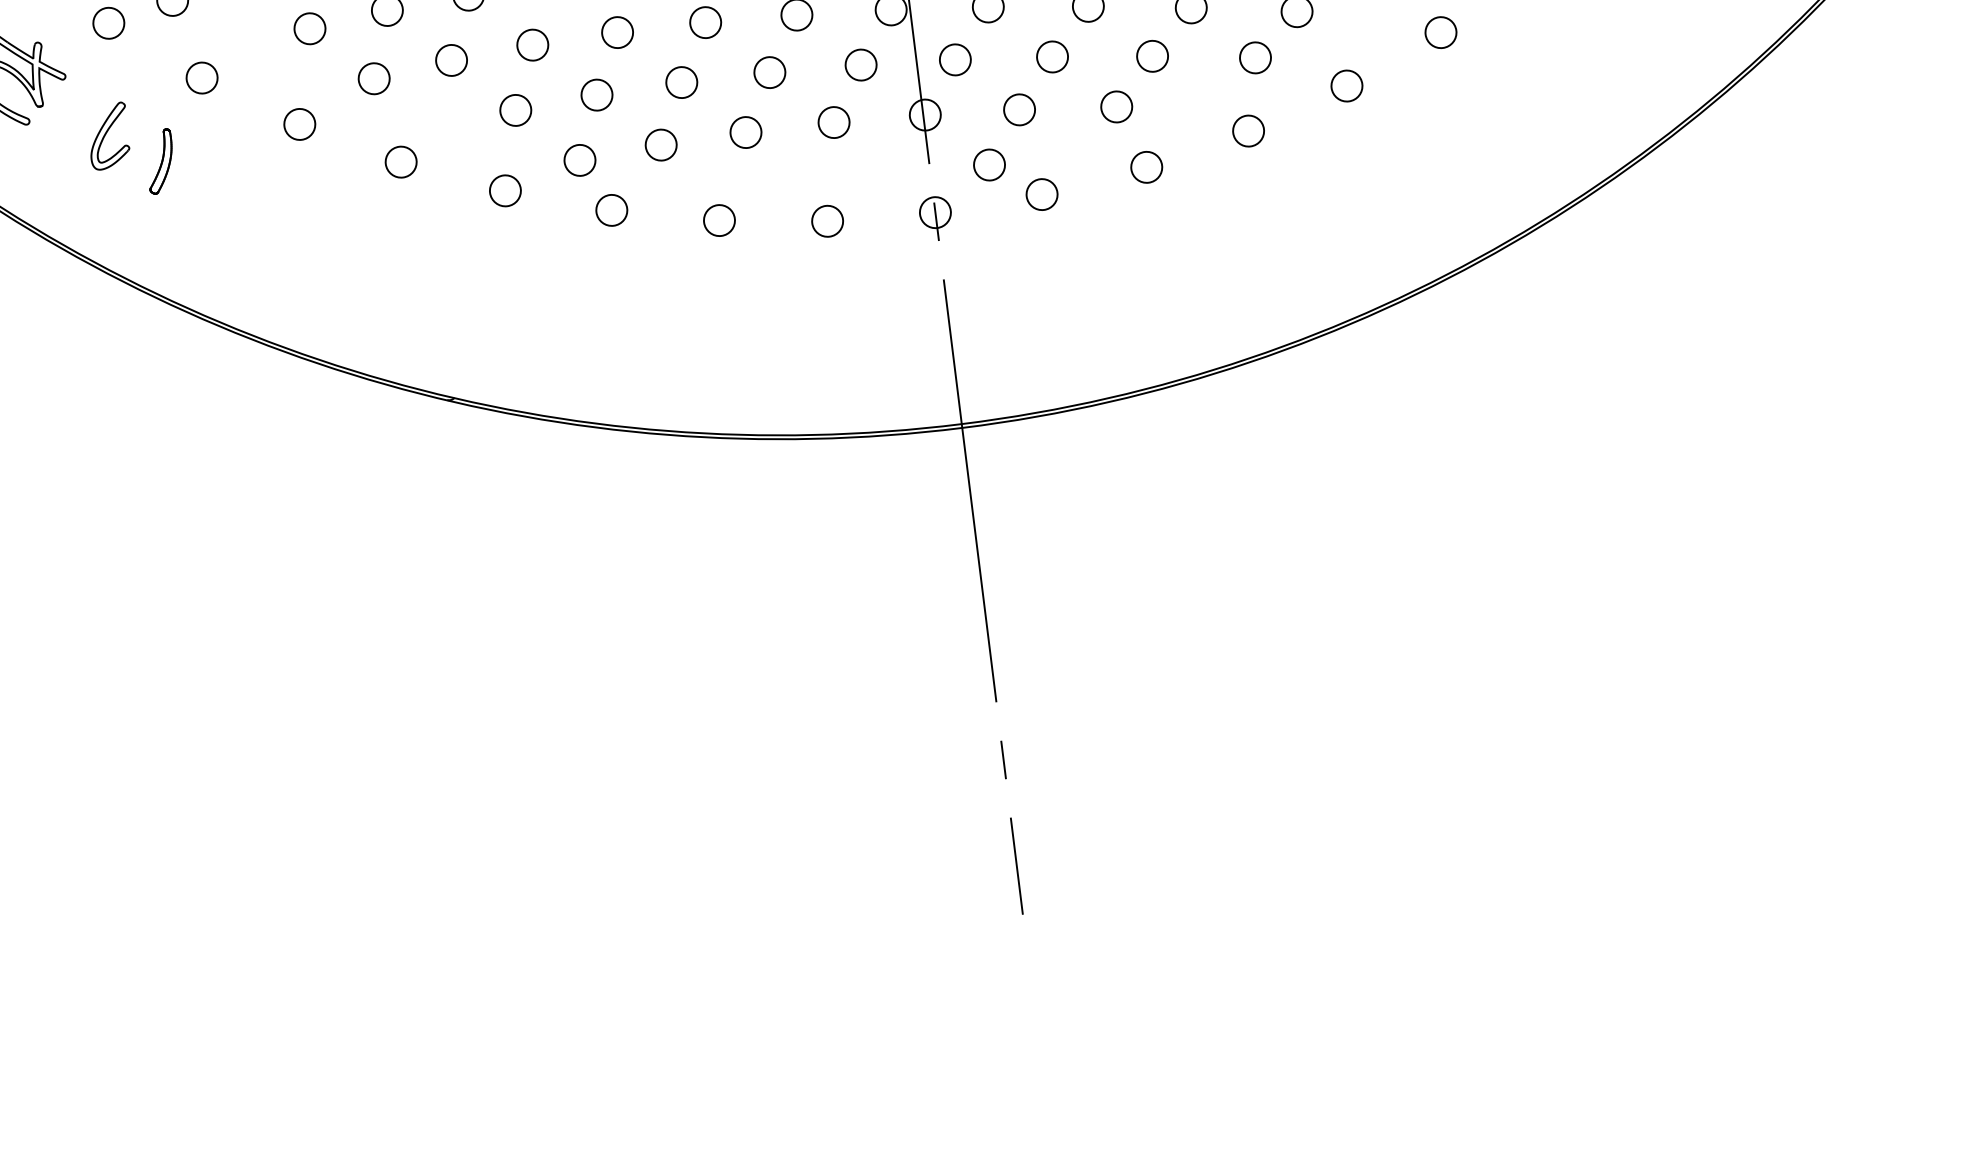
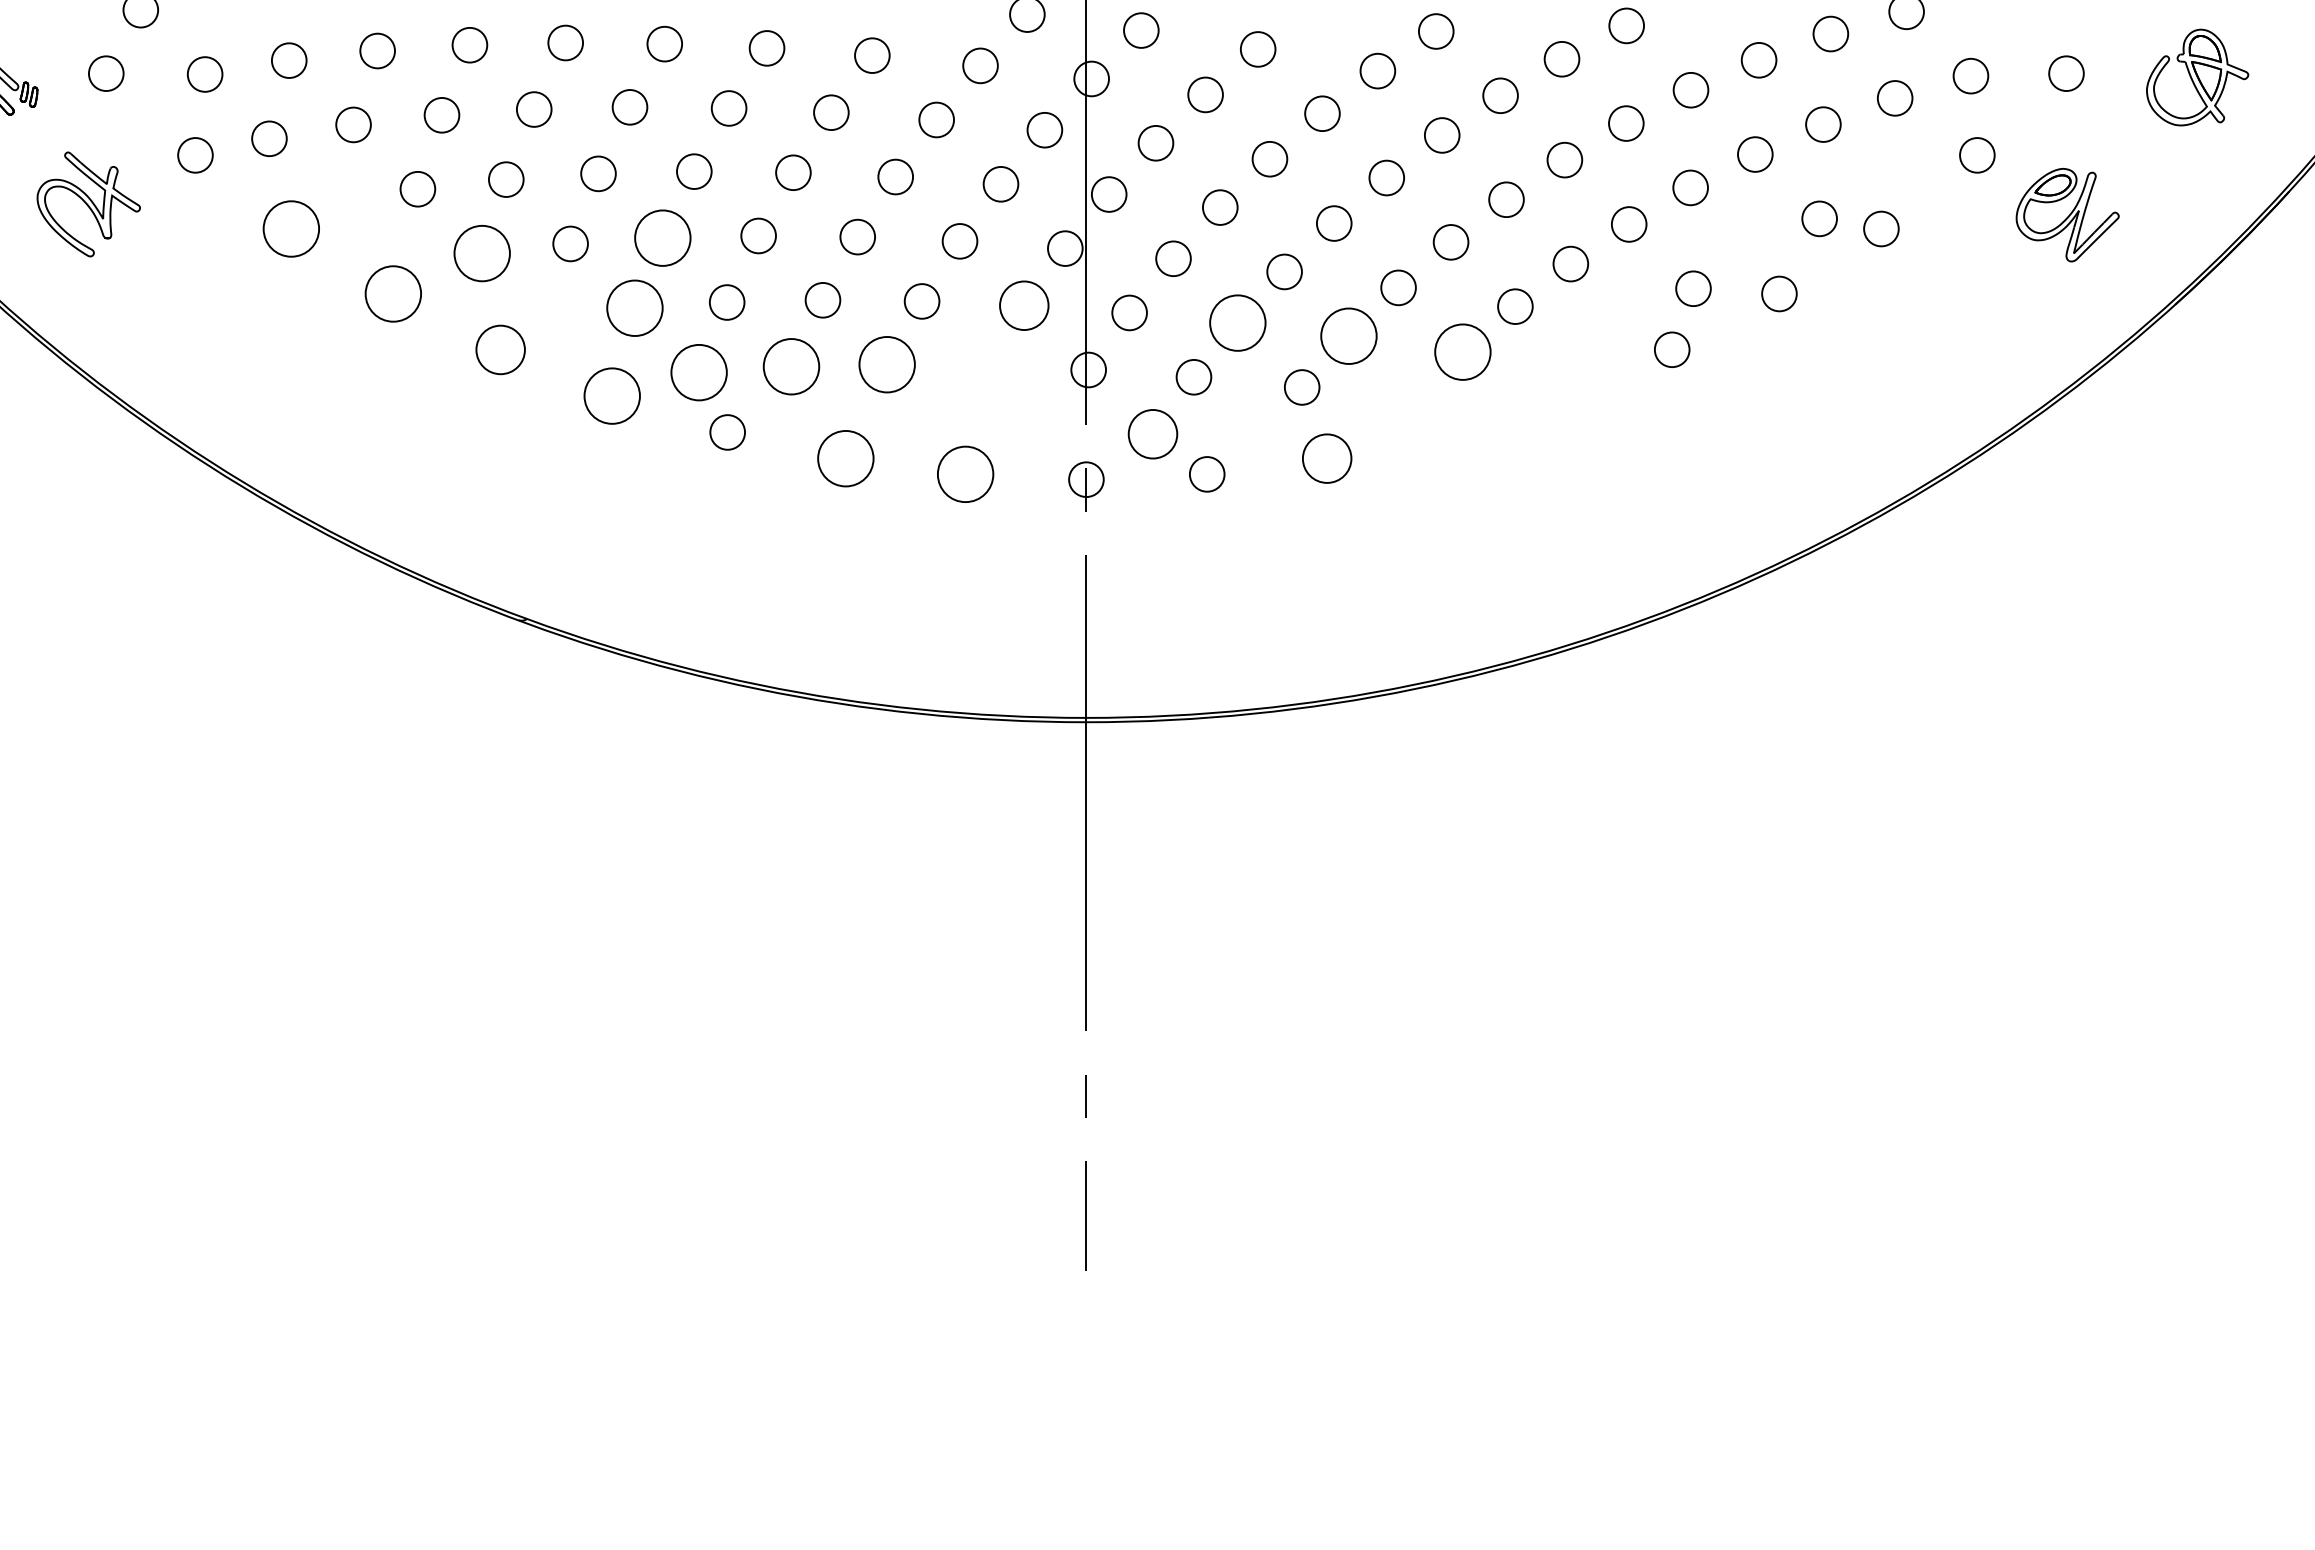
circle: (532, 44) -> (662, 237), size x1.6
circle: (1152, 55) -> (1348, 335), size x1.6
circle: (1052, 56) -> (1237, 322), size x1.6
circle: (1255, 57) -> (1462, 351), size x1.6
circle: (861, 64) -> (1024, 305), size x1.4
circle: (202, 77) -> (291, 228), size x1.6
circle: (373, 78) -> (481, 253), size x1.6
circle: (1346, 85) -> (1560, 395), removed
circle: (515, 109) -> (634, 307), size x1.6
circle: (834, 122) -> (986, 365), removed
circle: (299, 124) -> (393, 293), size x1.6
circle: (1248, 131) -> (1445, 432), removed
circle: (746, 132) -> (887, 364), size x1.6
part: (108, 136) -> (179, 280), removed
circle: (661, 144) -> (791, 366), size x1.6
circle: (580, 160) -> (699, 372), size x1.6
part: (160, 161) -> (233, 315), removed
circle: (401, 161) -> (500, 349), size x1.4
circle: (989, 165) -> (1152, 434), size x1.4
circle: (1146, 167) -> (1326, 458), size x1.4
circle: (505, 190) -> (612, 395), size x1.6
circle: (719, 220) -> (845, 458), size x1.6
circle: (827, 221) -> (965, 474), size x1.6

